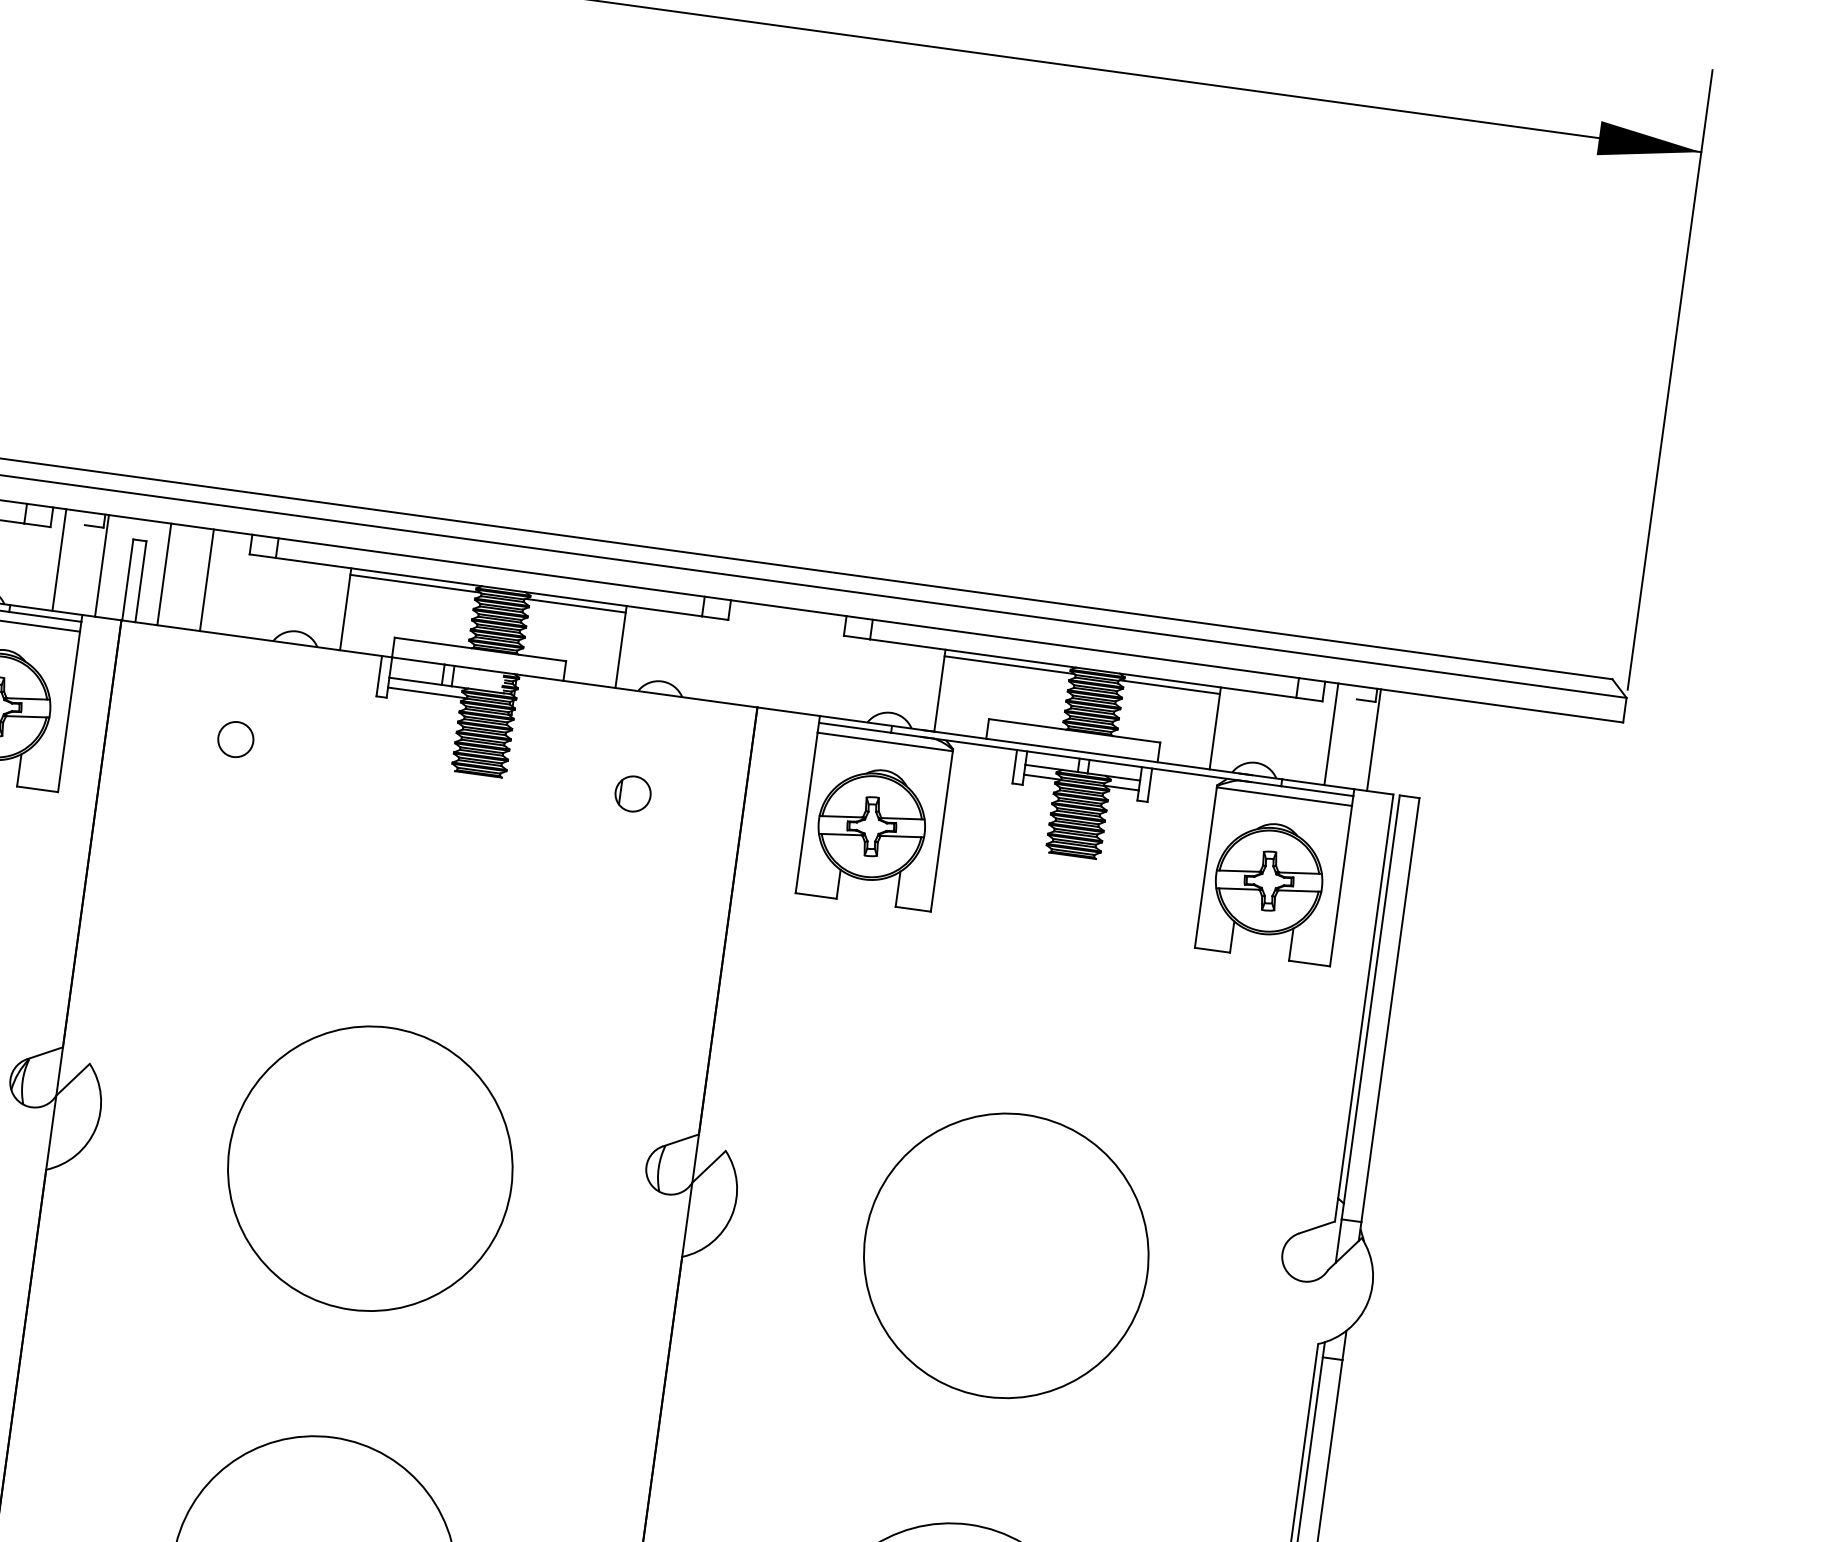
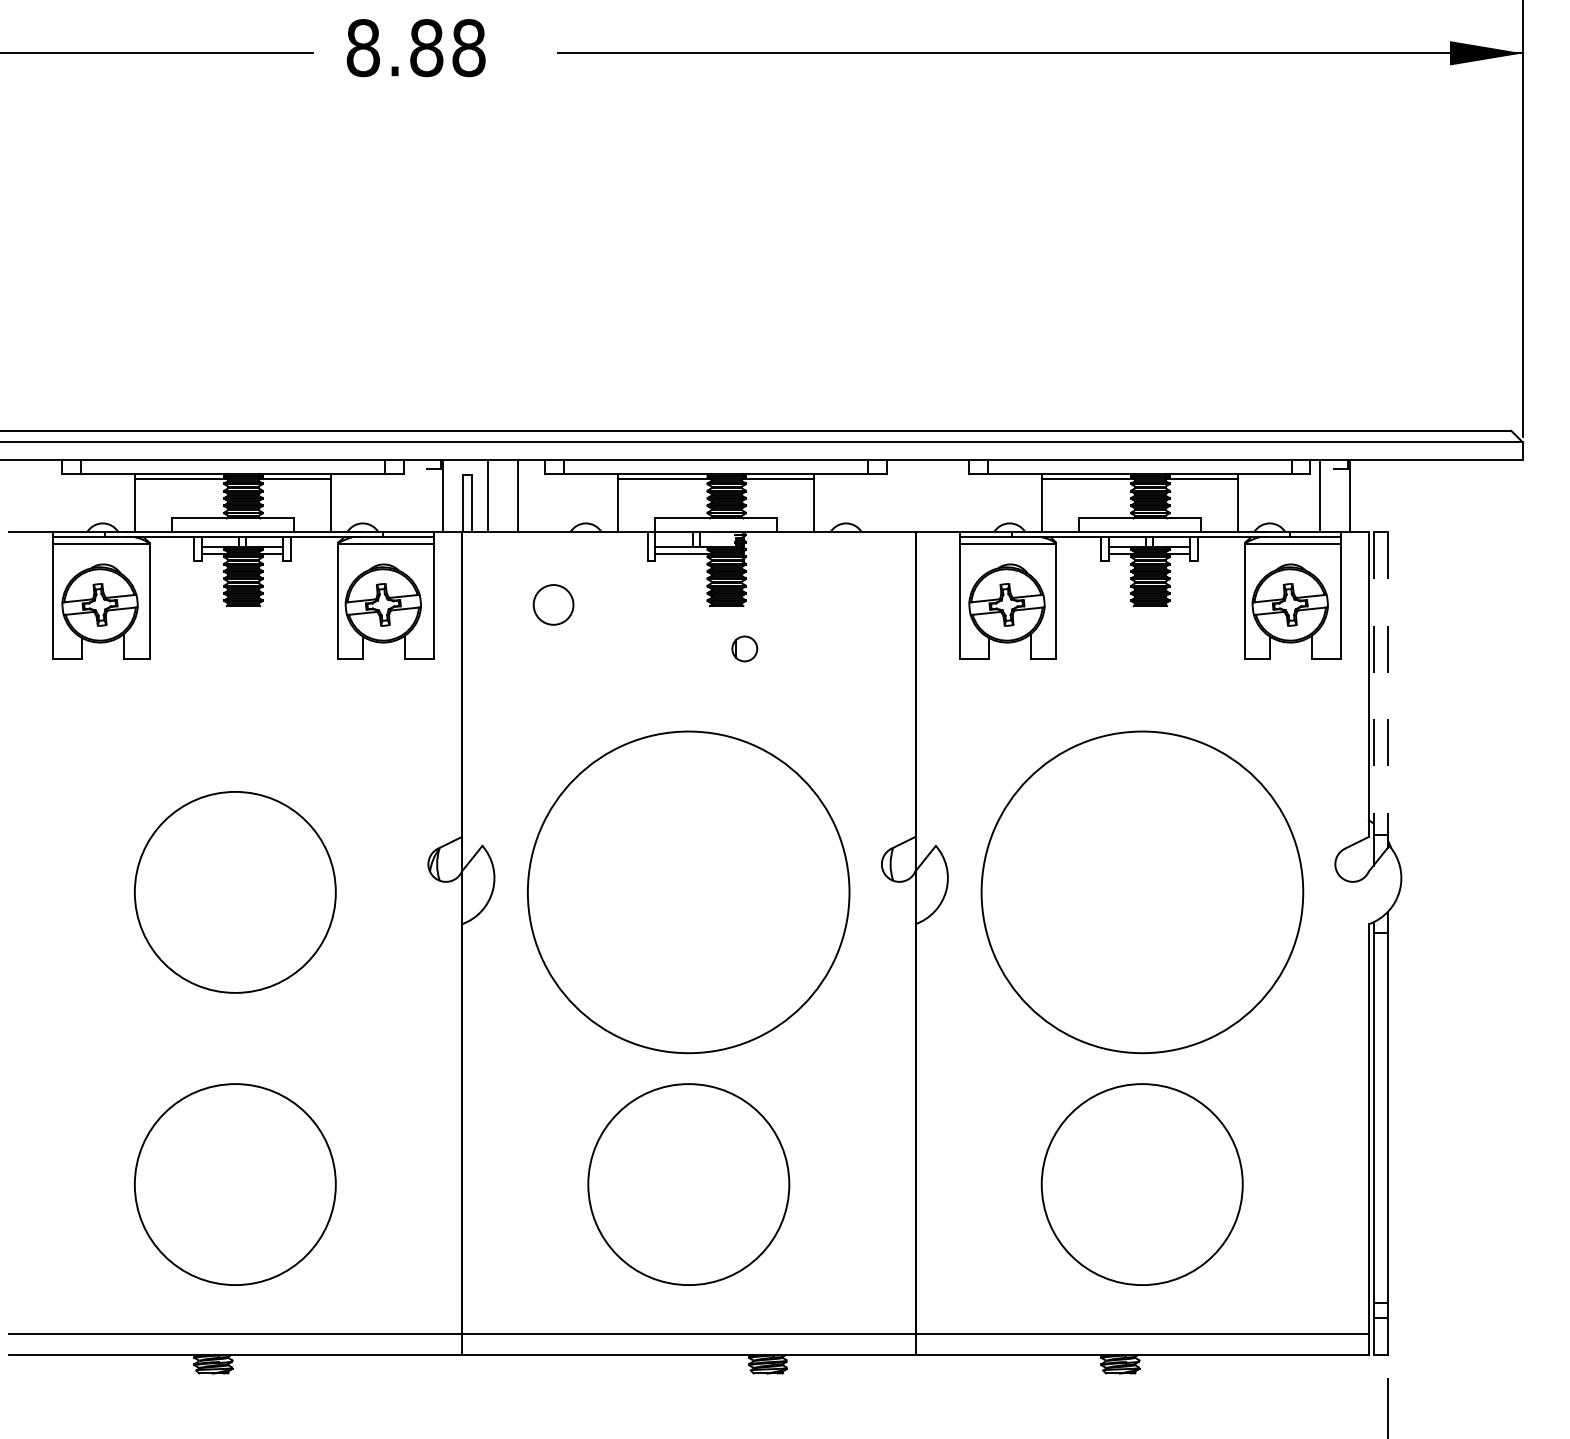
line: (59, 558) -> (412, 495), removed
circle: (235, 738) -> (553, 604), size x1.6
part: (632, 793) -> (744, 648), moved
line: (1370, 1008) -> (1373, 684), solid -> dashed
line: (1390, 1011) -> (1387, 684), solid -> dashed
circle: (369, 1168) -> (688, 892), size x1.6
circle: (1005, 1255) -> (1141, 892), size x1.6

